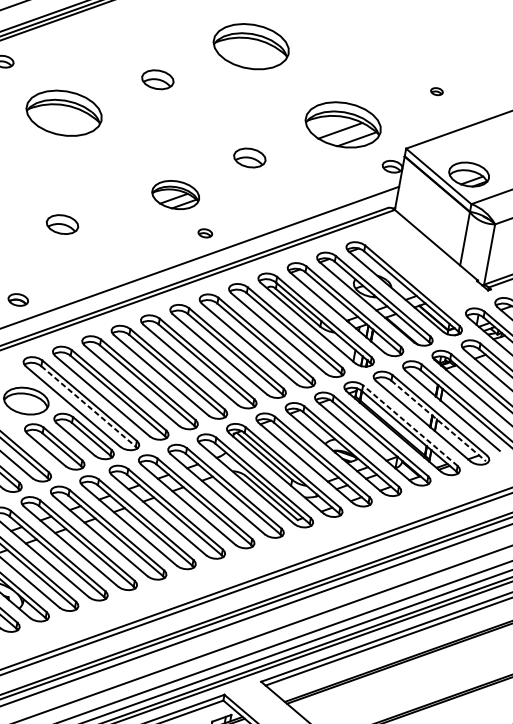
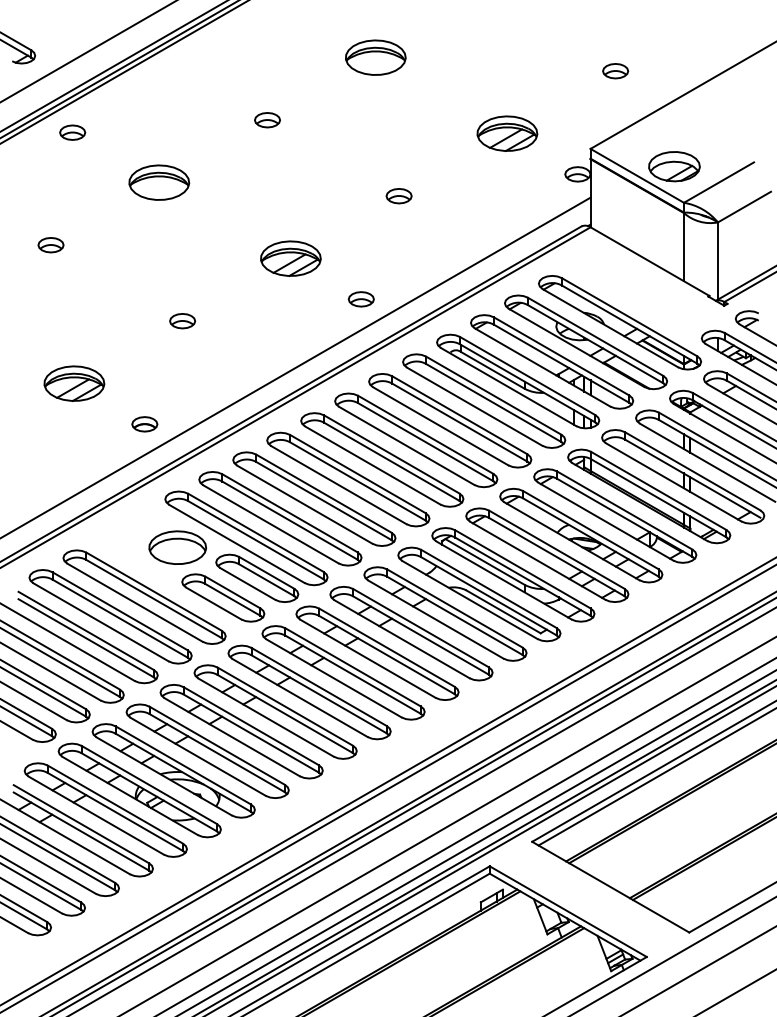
part: (251, 46) -> (375, 57), size x0.62
part: (157, 80) -> (267, 120), size x0.62
part: (436, 91) -> (615, 71), size x1.67
part: (64, 113) -> (159, 182), size x0.62
part: (343, 124) -> (507, 133), size x0.62
part: (249, 158) -> (398, 196), size x0.62
part: (175, 194) -> (290, 258), moved
part: (62, 225) -> (182, 321), size x0.62
part: (204, 233) -> (360, 299), size x1.43
line: (88, 406) -> (256, 540), dashed -> solid
line: (439, 420) -> (693, 478), dashed -> solid
line: (410, 425) -> (658, 490), dashed -> solid

